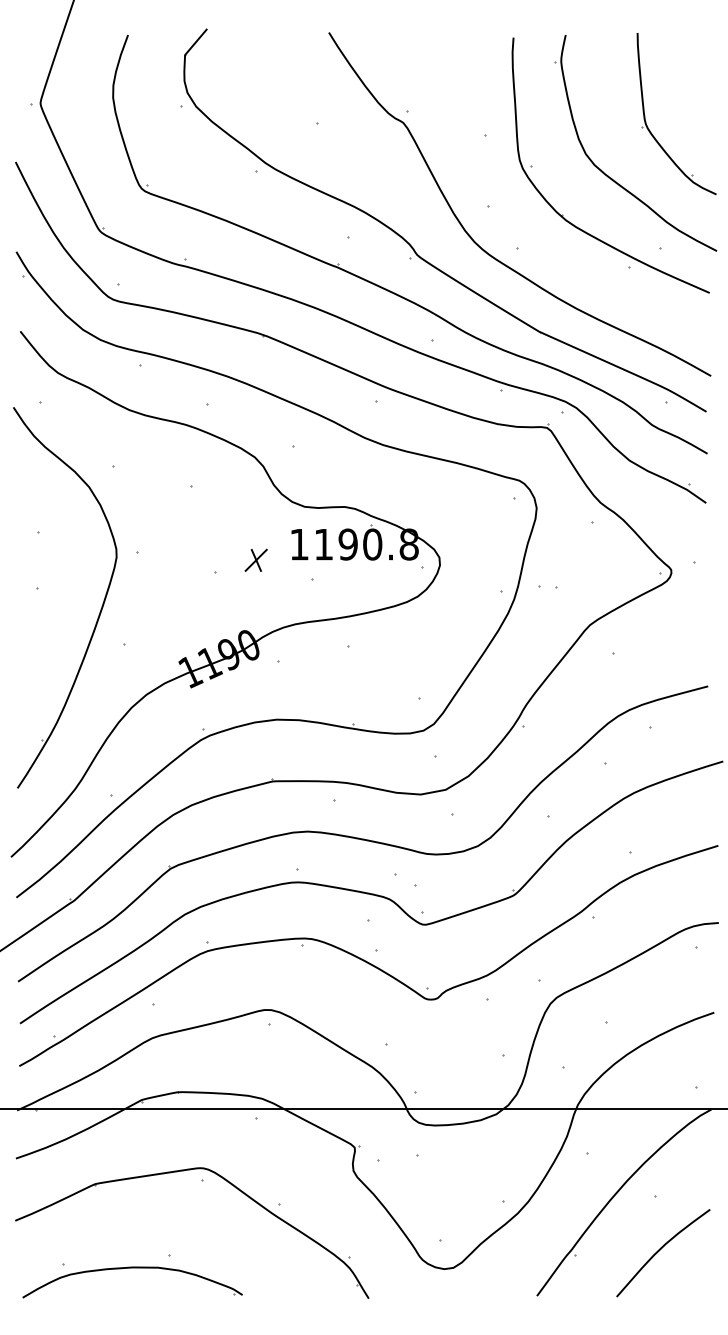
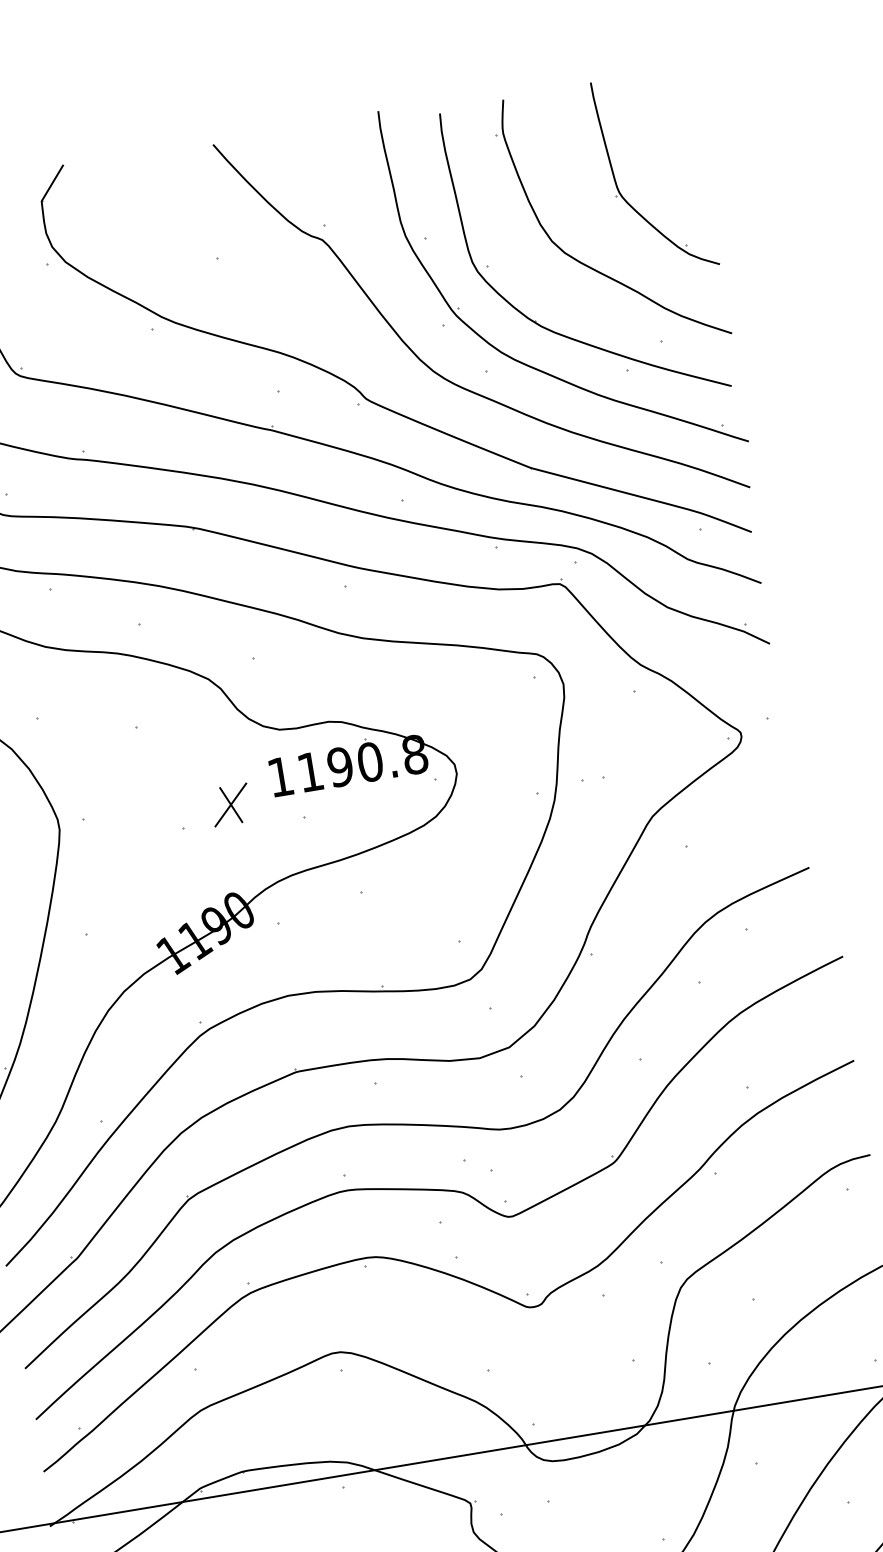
part: (547, 246) -> (523, 362), added
part: (256, 560) -> (231, 805), size x1.43

